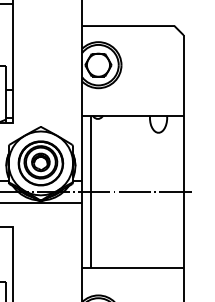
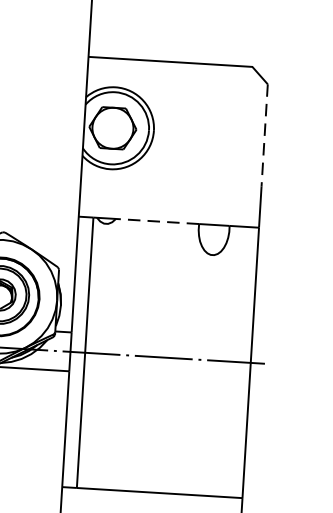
line: (183, 64) -> (264, 136), solid -> dashed
line: (126, 115) -> (157, 220), solid -> dashed

